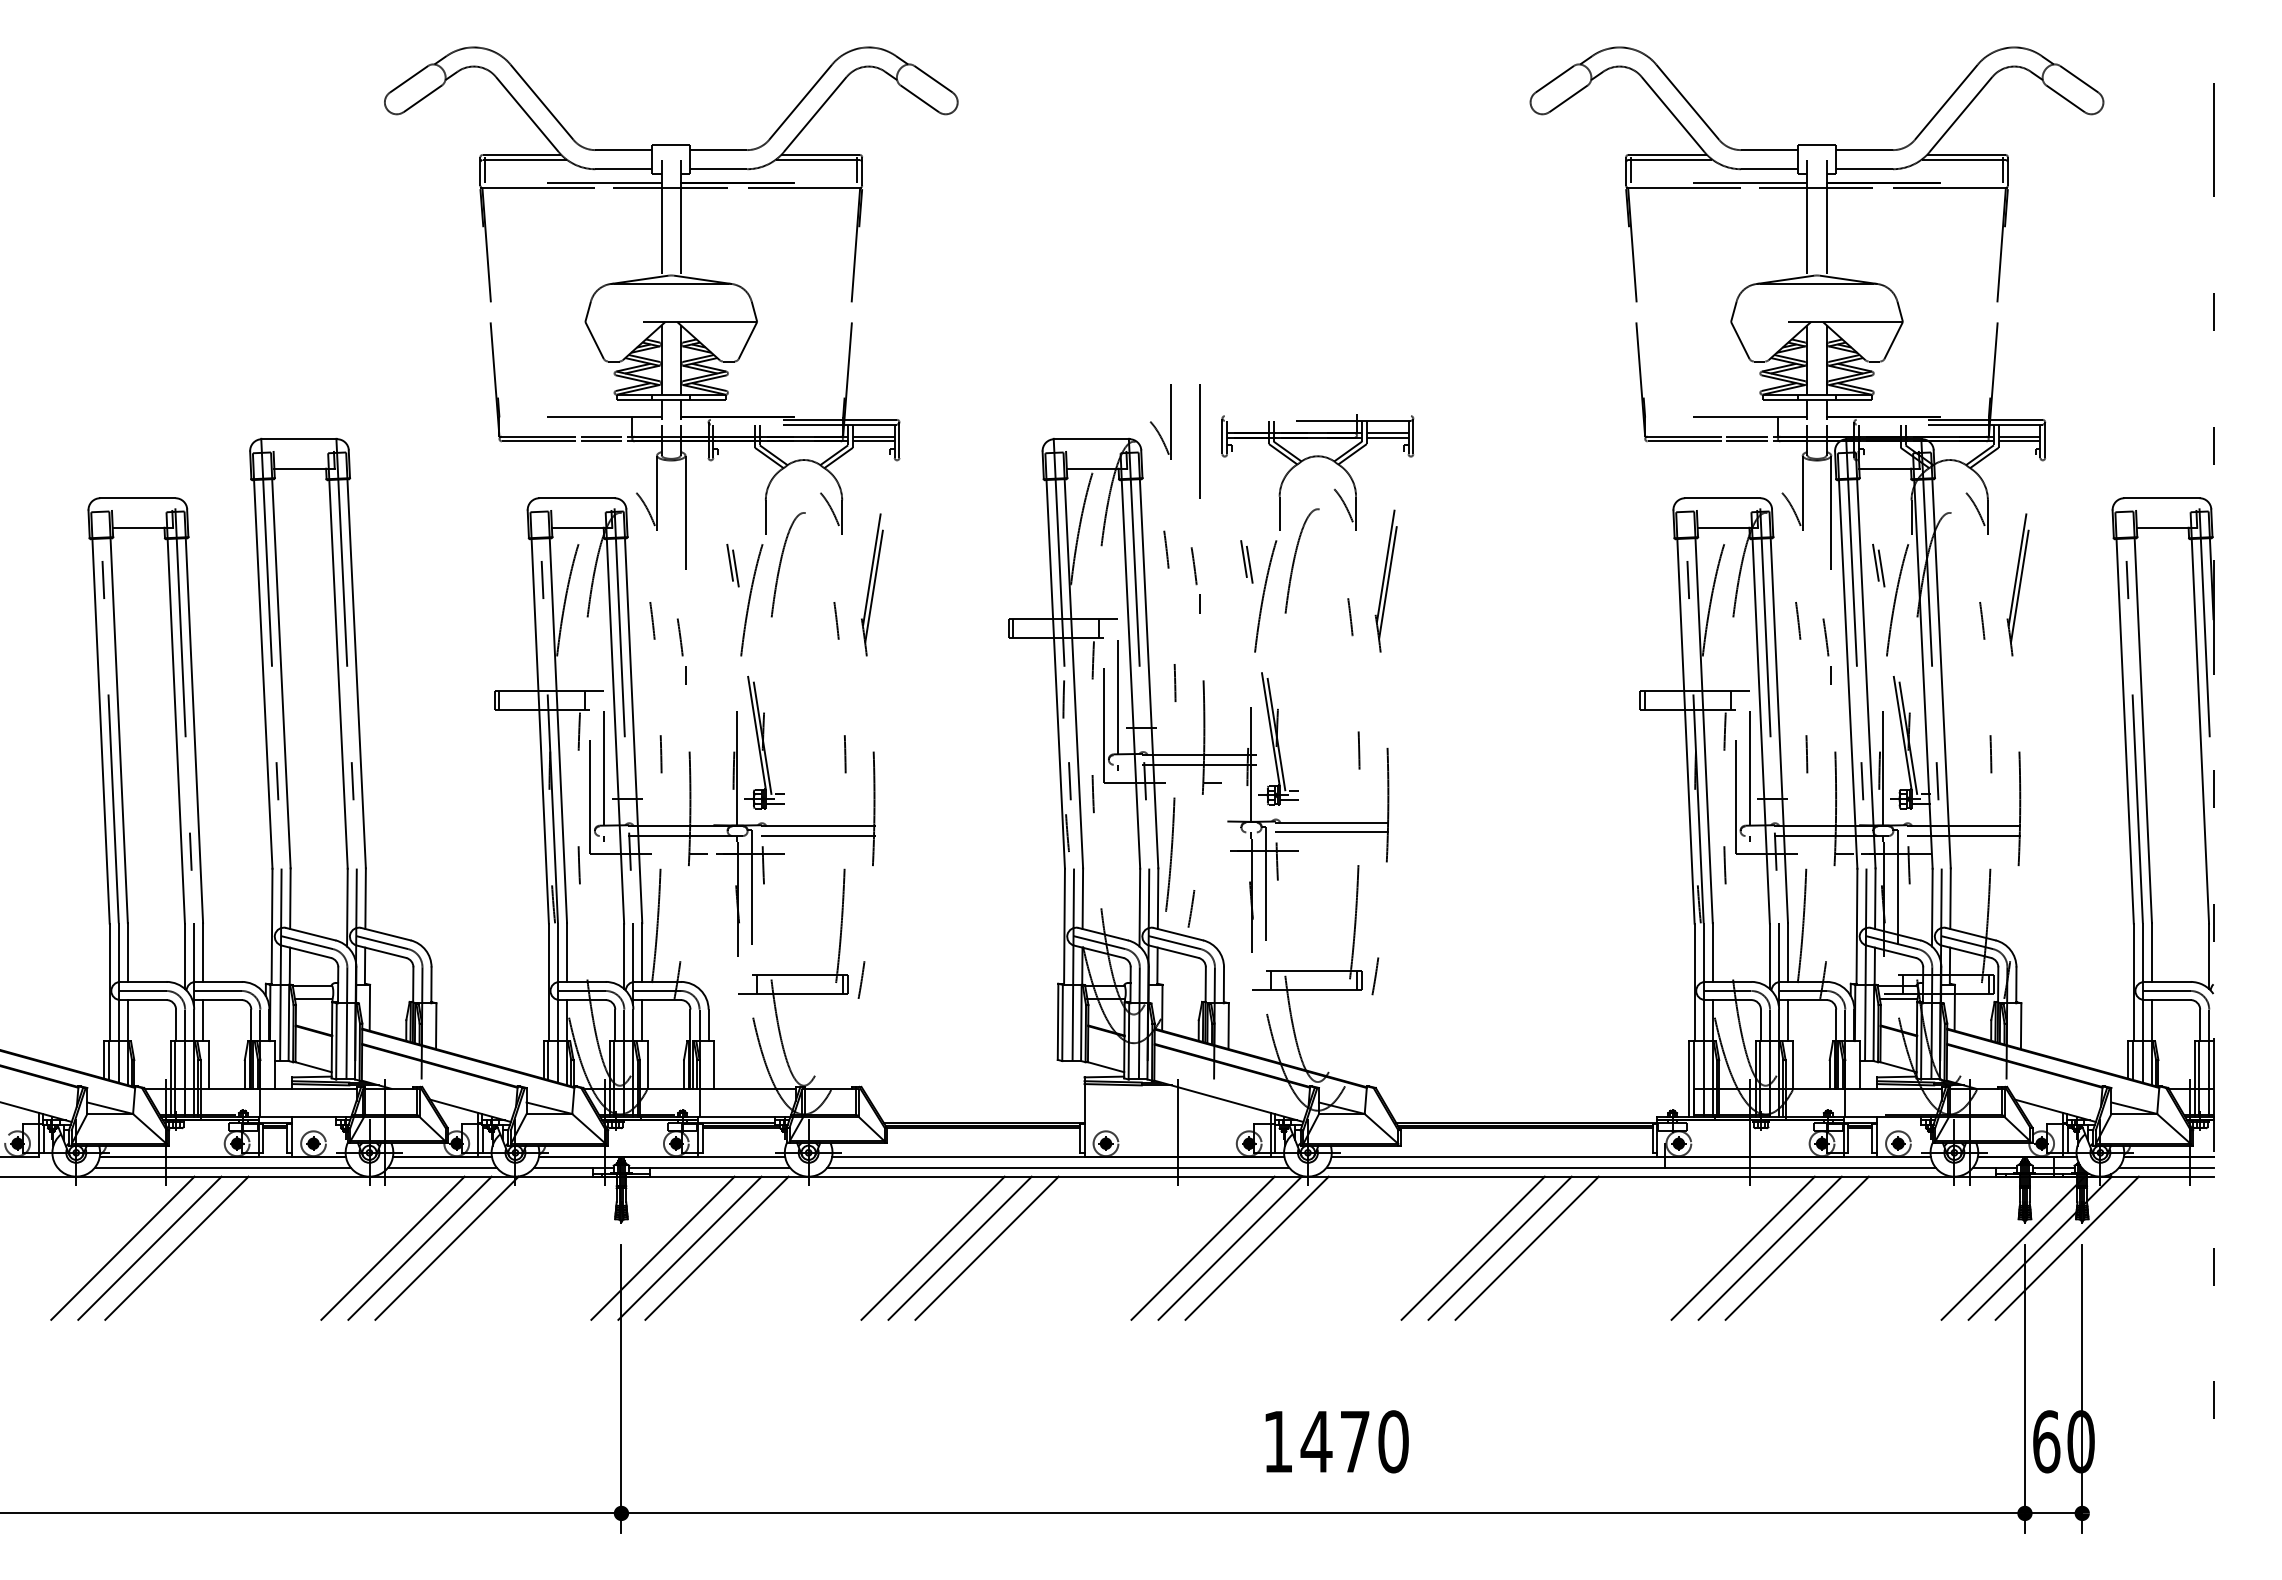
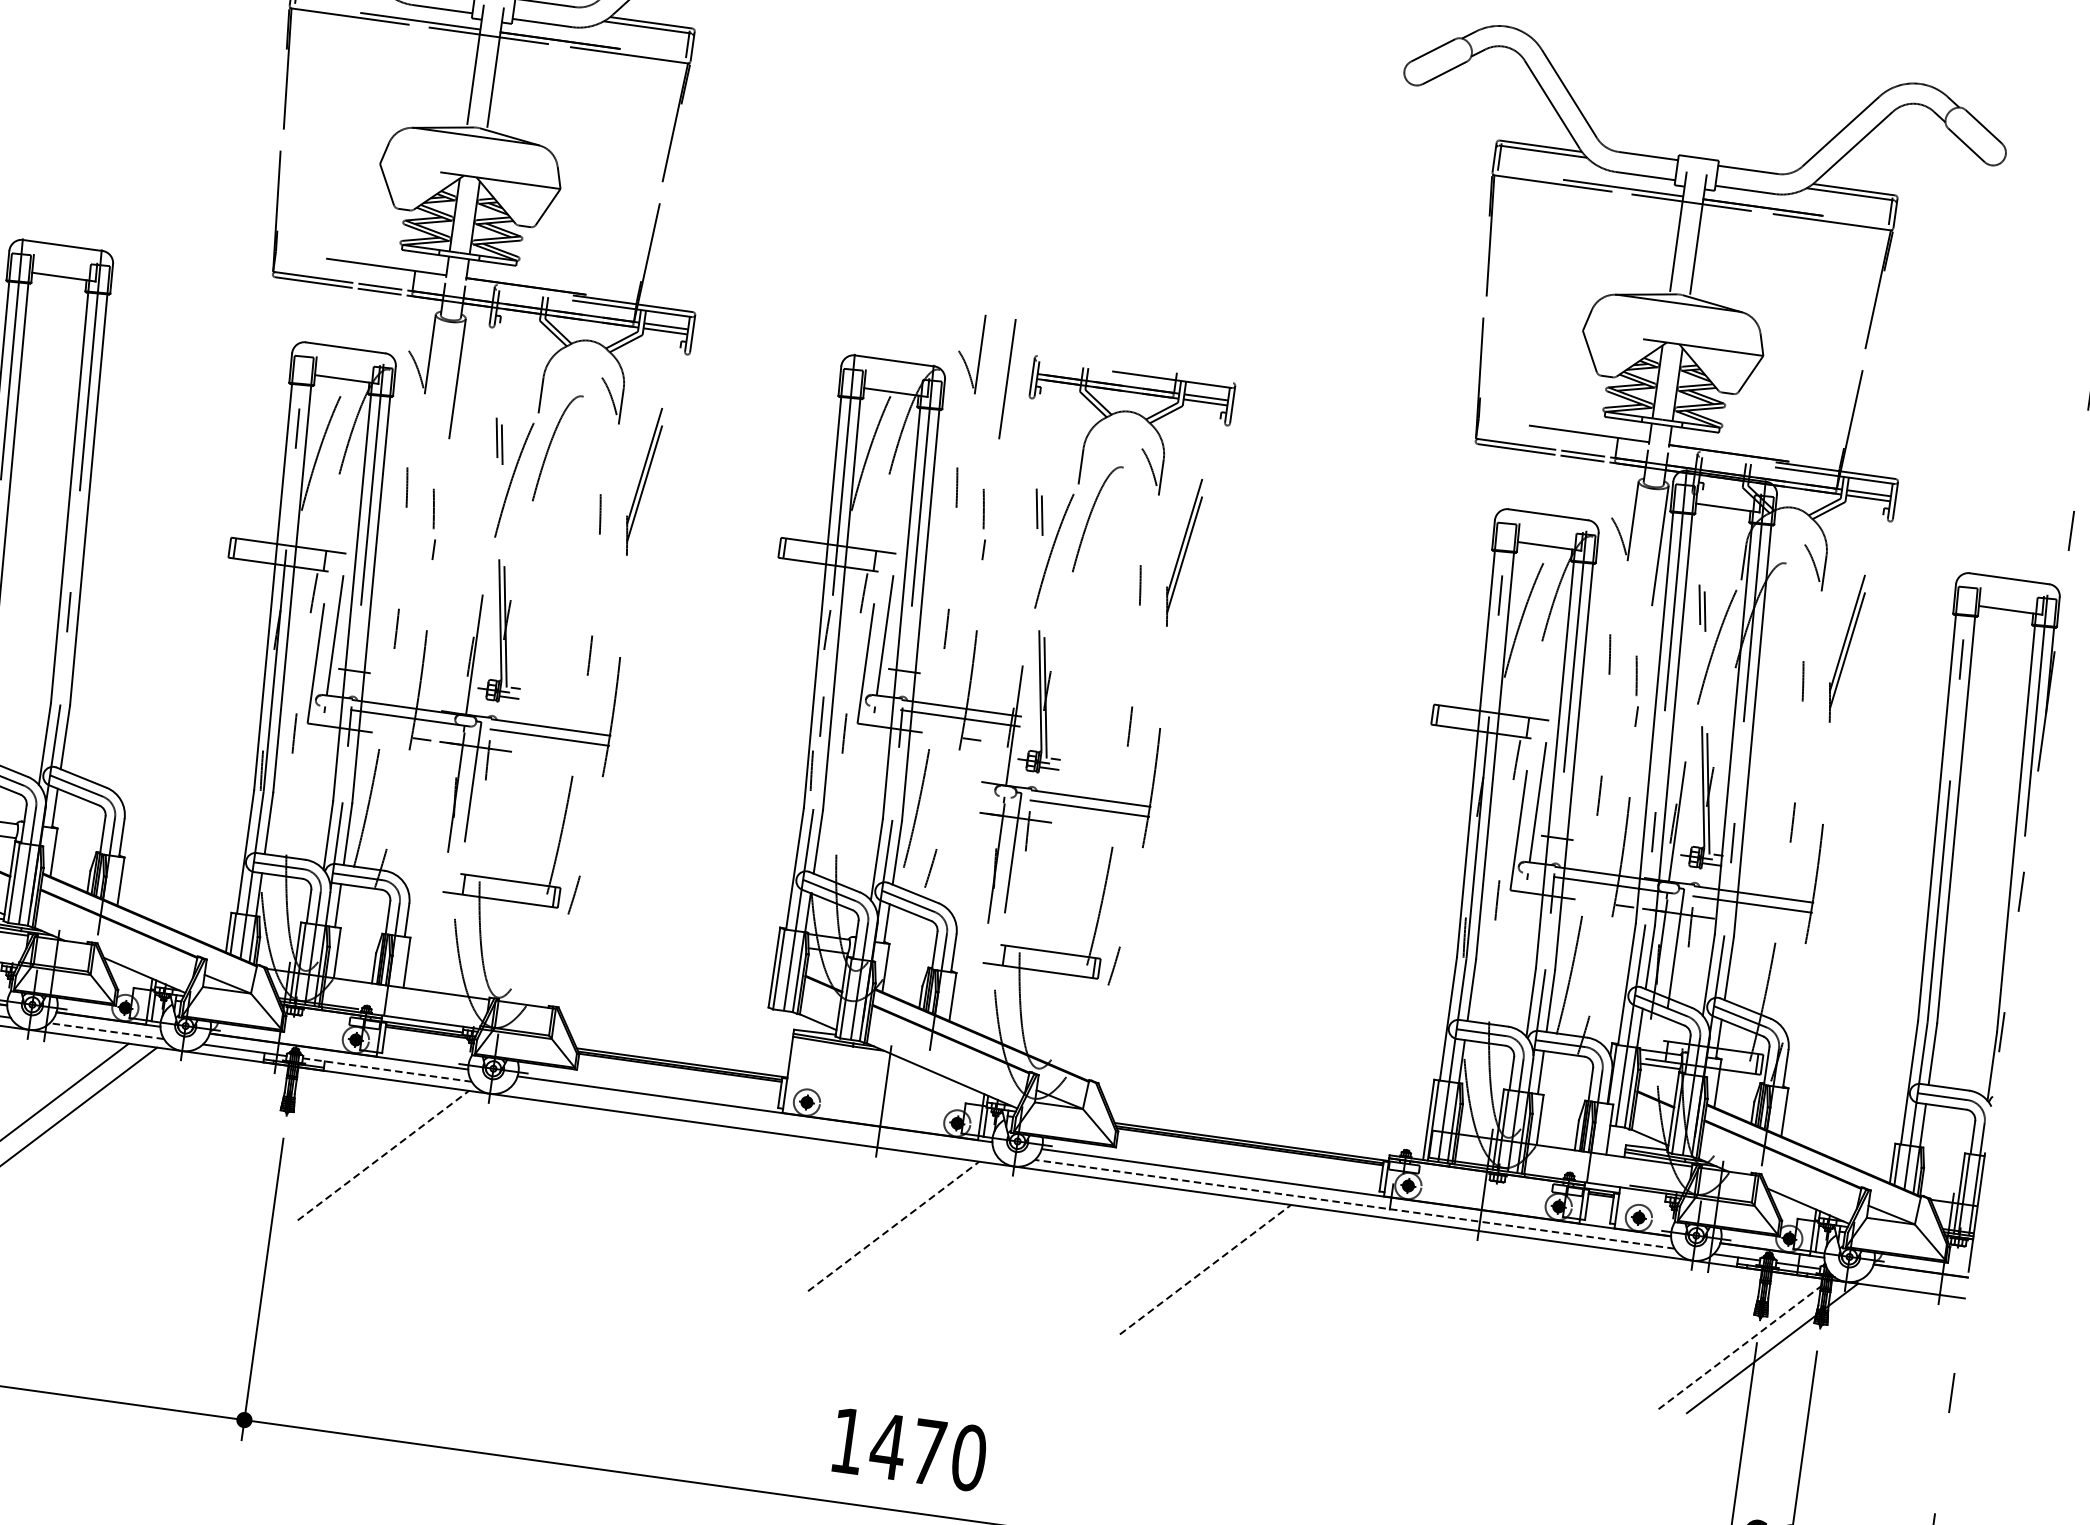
line: (441, 1167) -> (105, 1030), solid -> dashed
line: (709, 1167) -> (387, 1069), solid -> dashed
line: (1058, 1167) -> (753, 1120), removed
line: (1631, 1167) -> (1355, 1204), solid -> dashed
line: (2166, 1167) -> (1916, 1281), removed
line: (446, 1247) -> (99, 1115), removed
line: (662, 1247) -> (326, 1146), removed
line: (689, 1247) -> (354, 1150), removed
line: (717, 1247) -> (383, 1154), solid -> dashed
line: (932, 1247) -> (609, 1186), removed
line: (959, 1247) -> (638, 1190), removed
line: (986, 1247) -> (666, 1194), removed
line: (1203, 1247) -> (894, 1225), solid -> dashed
line: (1229, 1247) -> (921, 1229), removed
line: (1256, 1247) -> (949, 1233), removed
line: (1472, 1247) -> (1176, 1264), removed
line: (1500, 1247) -> (1206, 1268), solid -> dashed
line: (1526, 1247) -> (1233, 1272), removed
line: (1742, 1247) -> (1460, 1304), removed
line: (1769, 1247) -> (1488, 1308), removed
line: (1796, 1247) -> (1516, 1312), removed
line: (2013, 1247) -> (1744, 1343), solid -> dashed
line: (2066, 1247) -> (1800, 1351), removed
text: (1336, 1441) -> (909, 1449), moved

